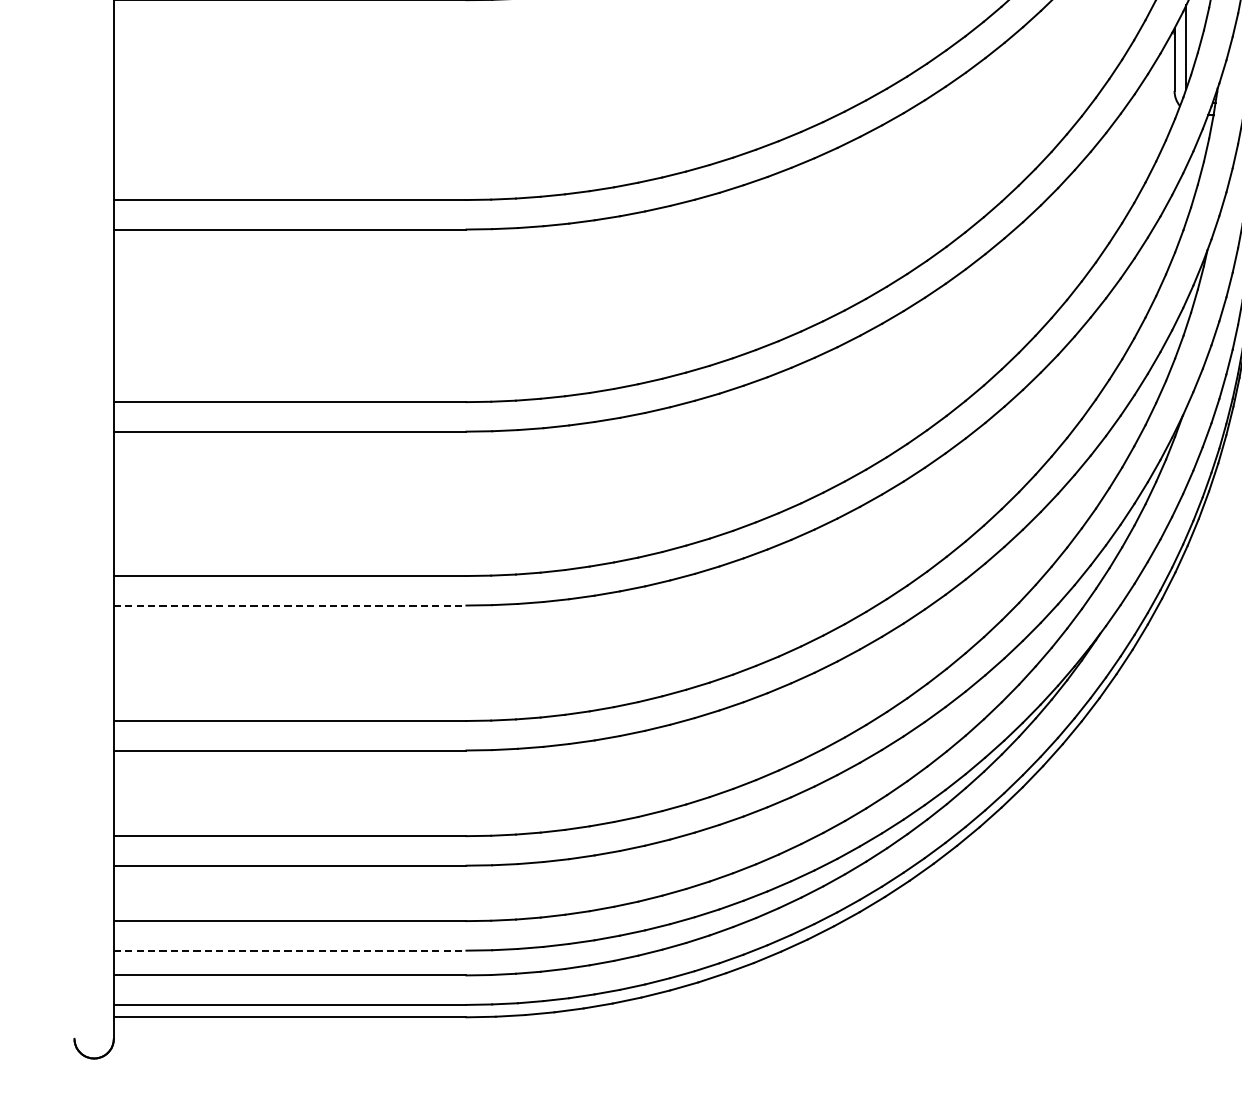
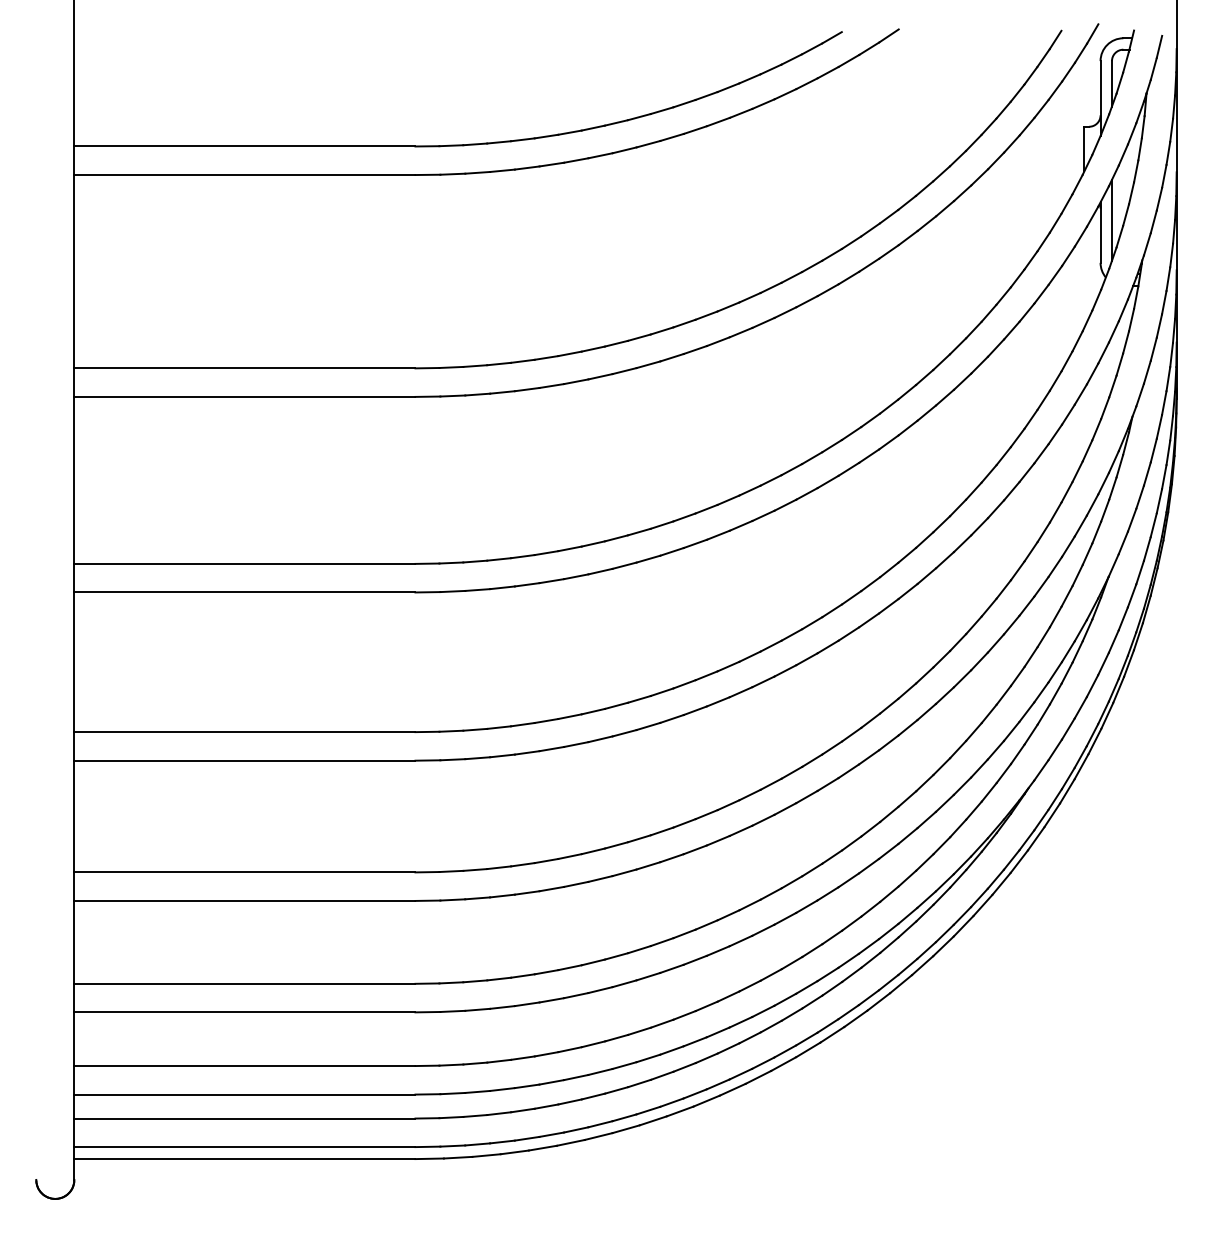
line: (289, 605) -> (244, 760), dashed -> solid
line: (289, 950) -> (244, 1094), dashed -> solid

